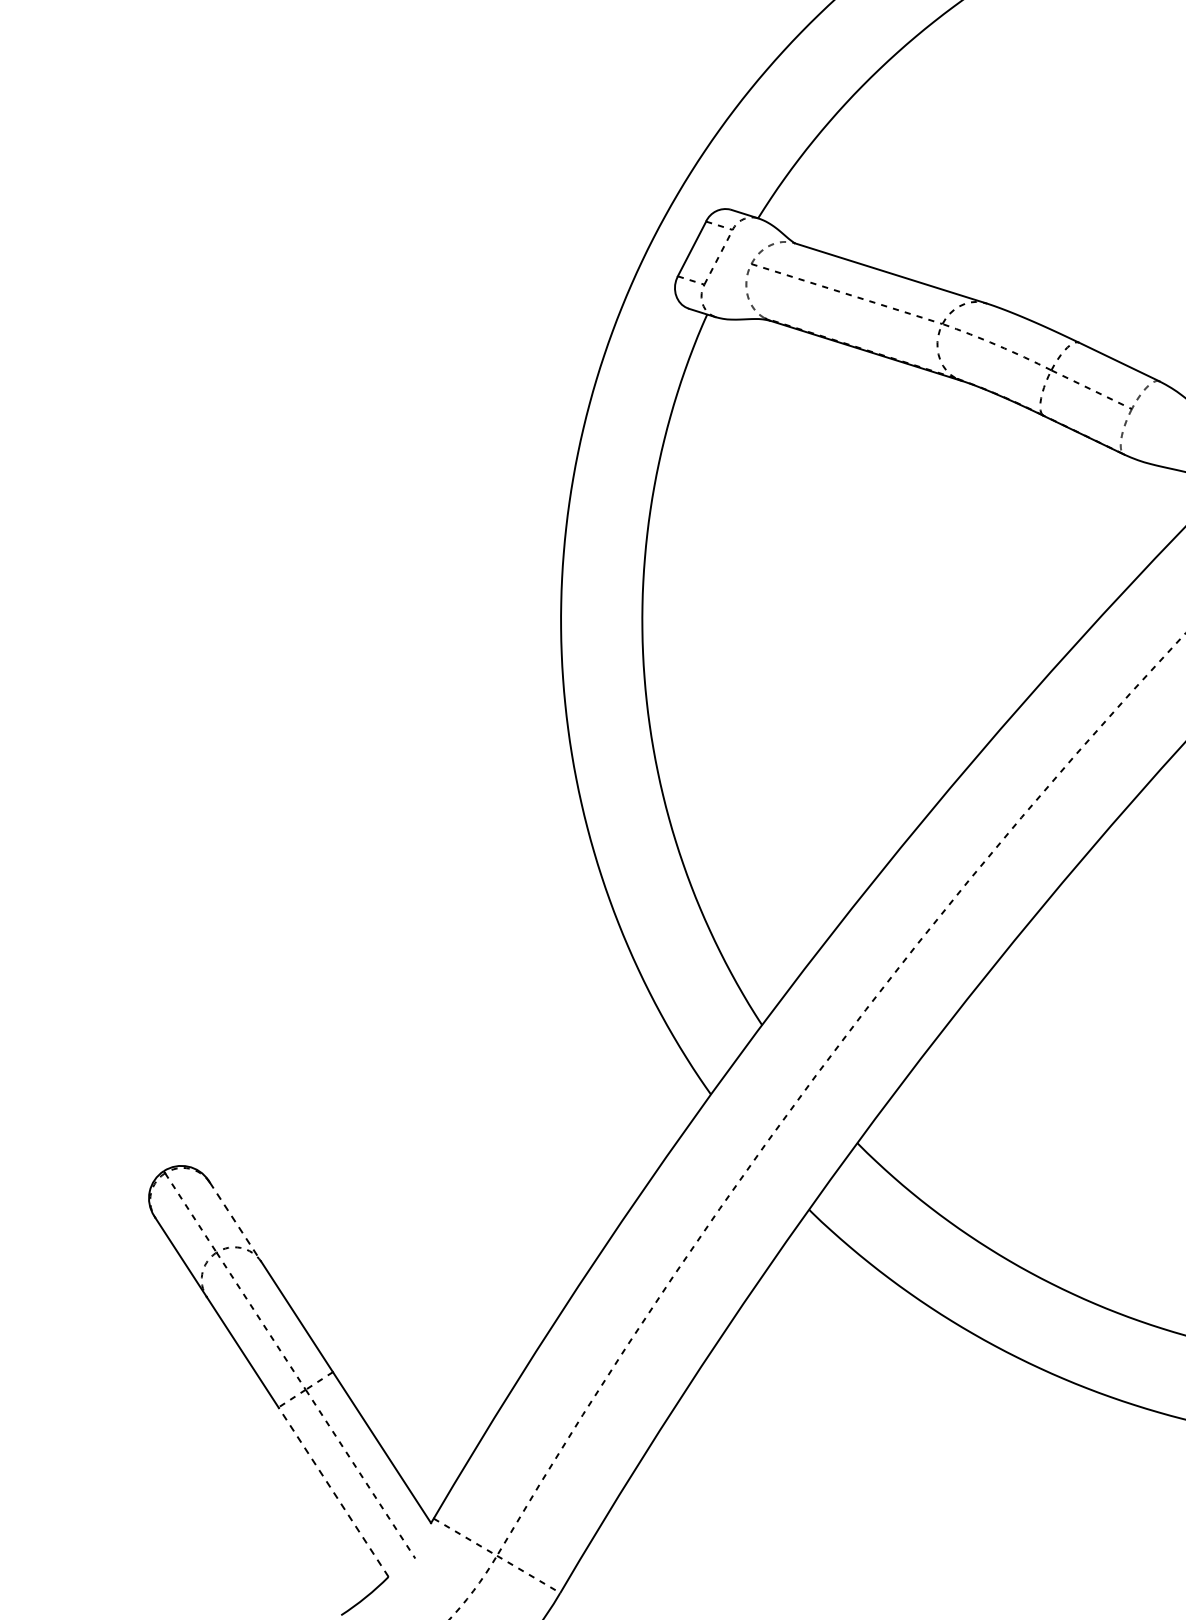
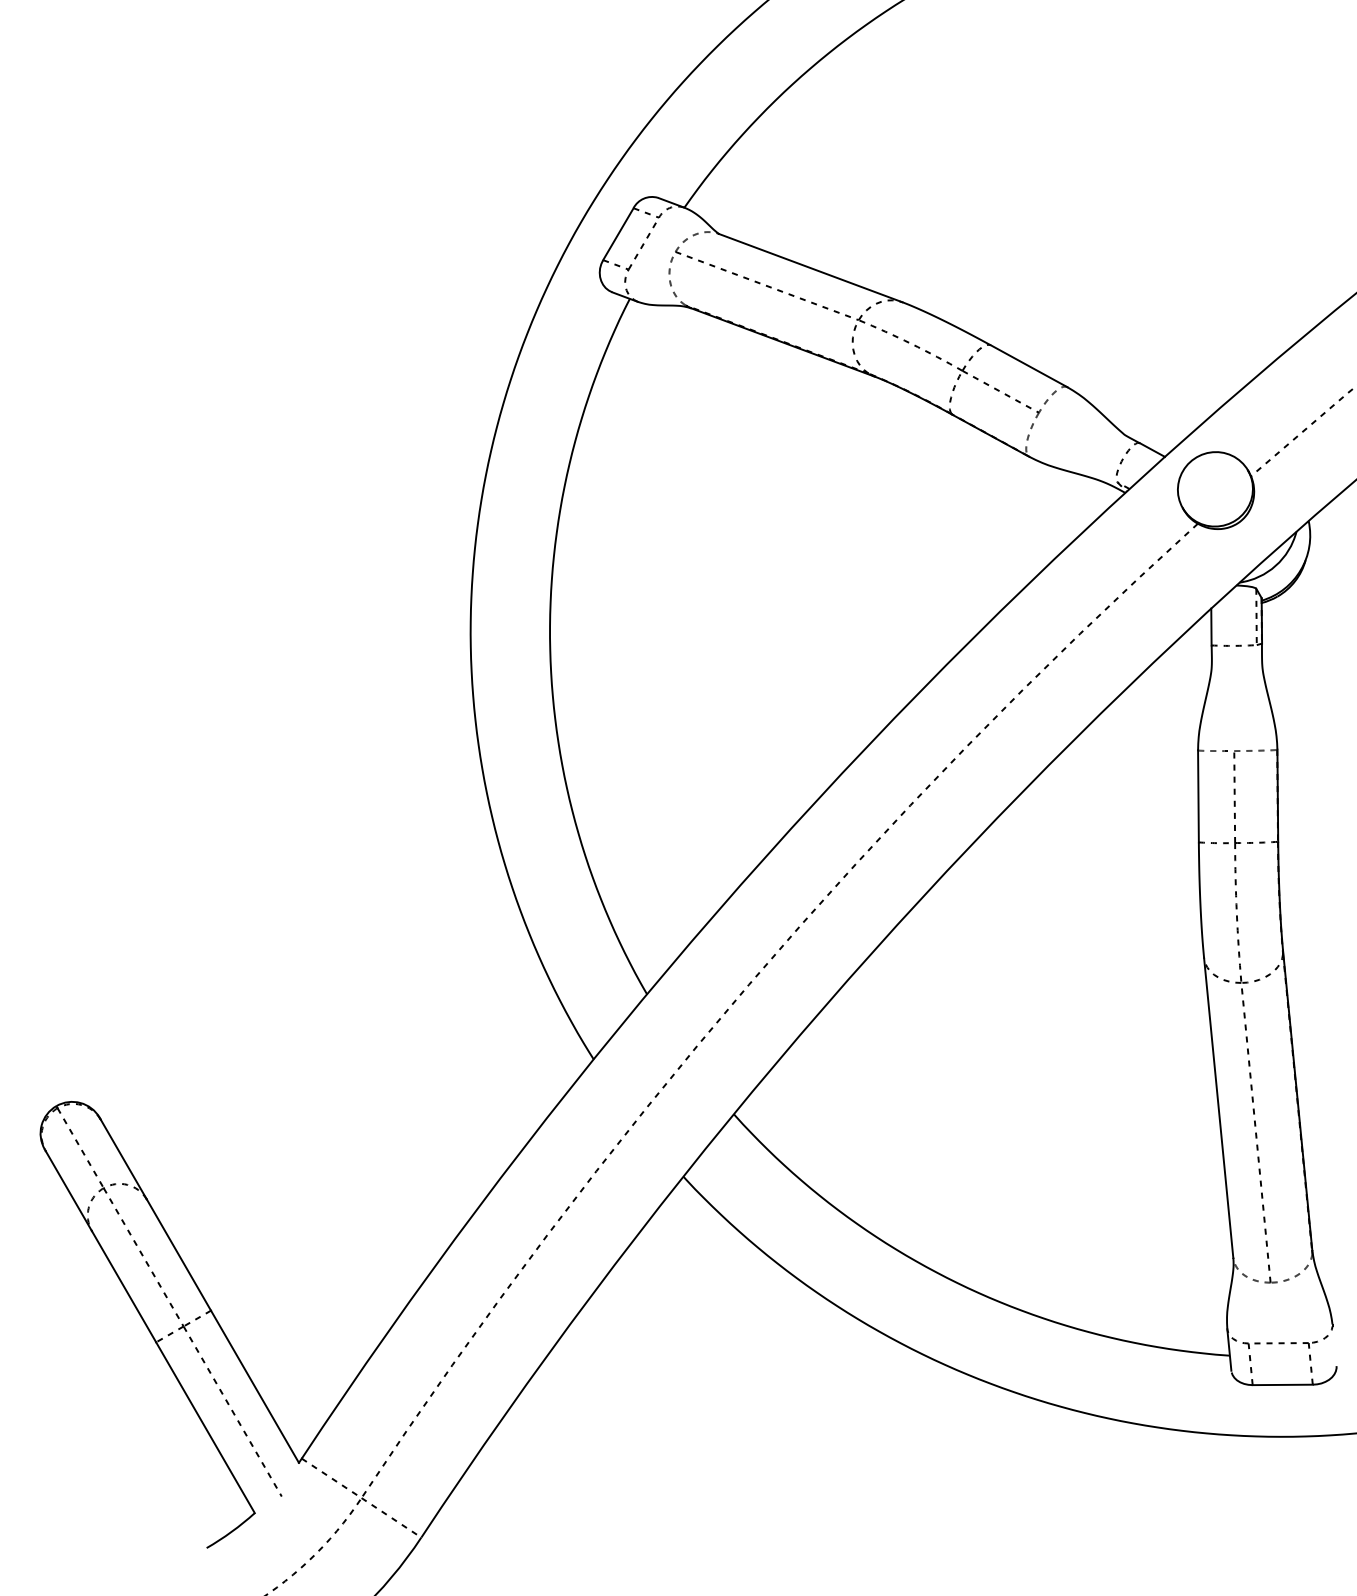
line: (236, 1222) -> (124, 1159), dashed -> solid
line: (333, 1491) -> (205, 1427), dashed -> solid

